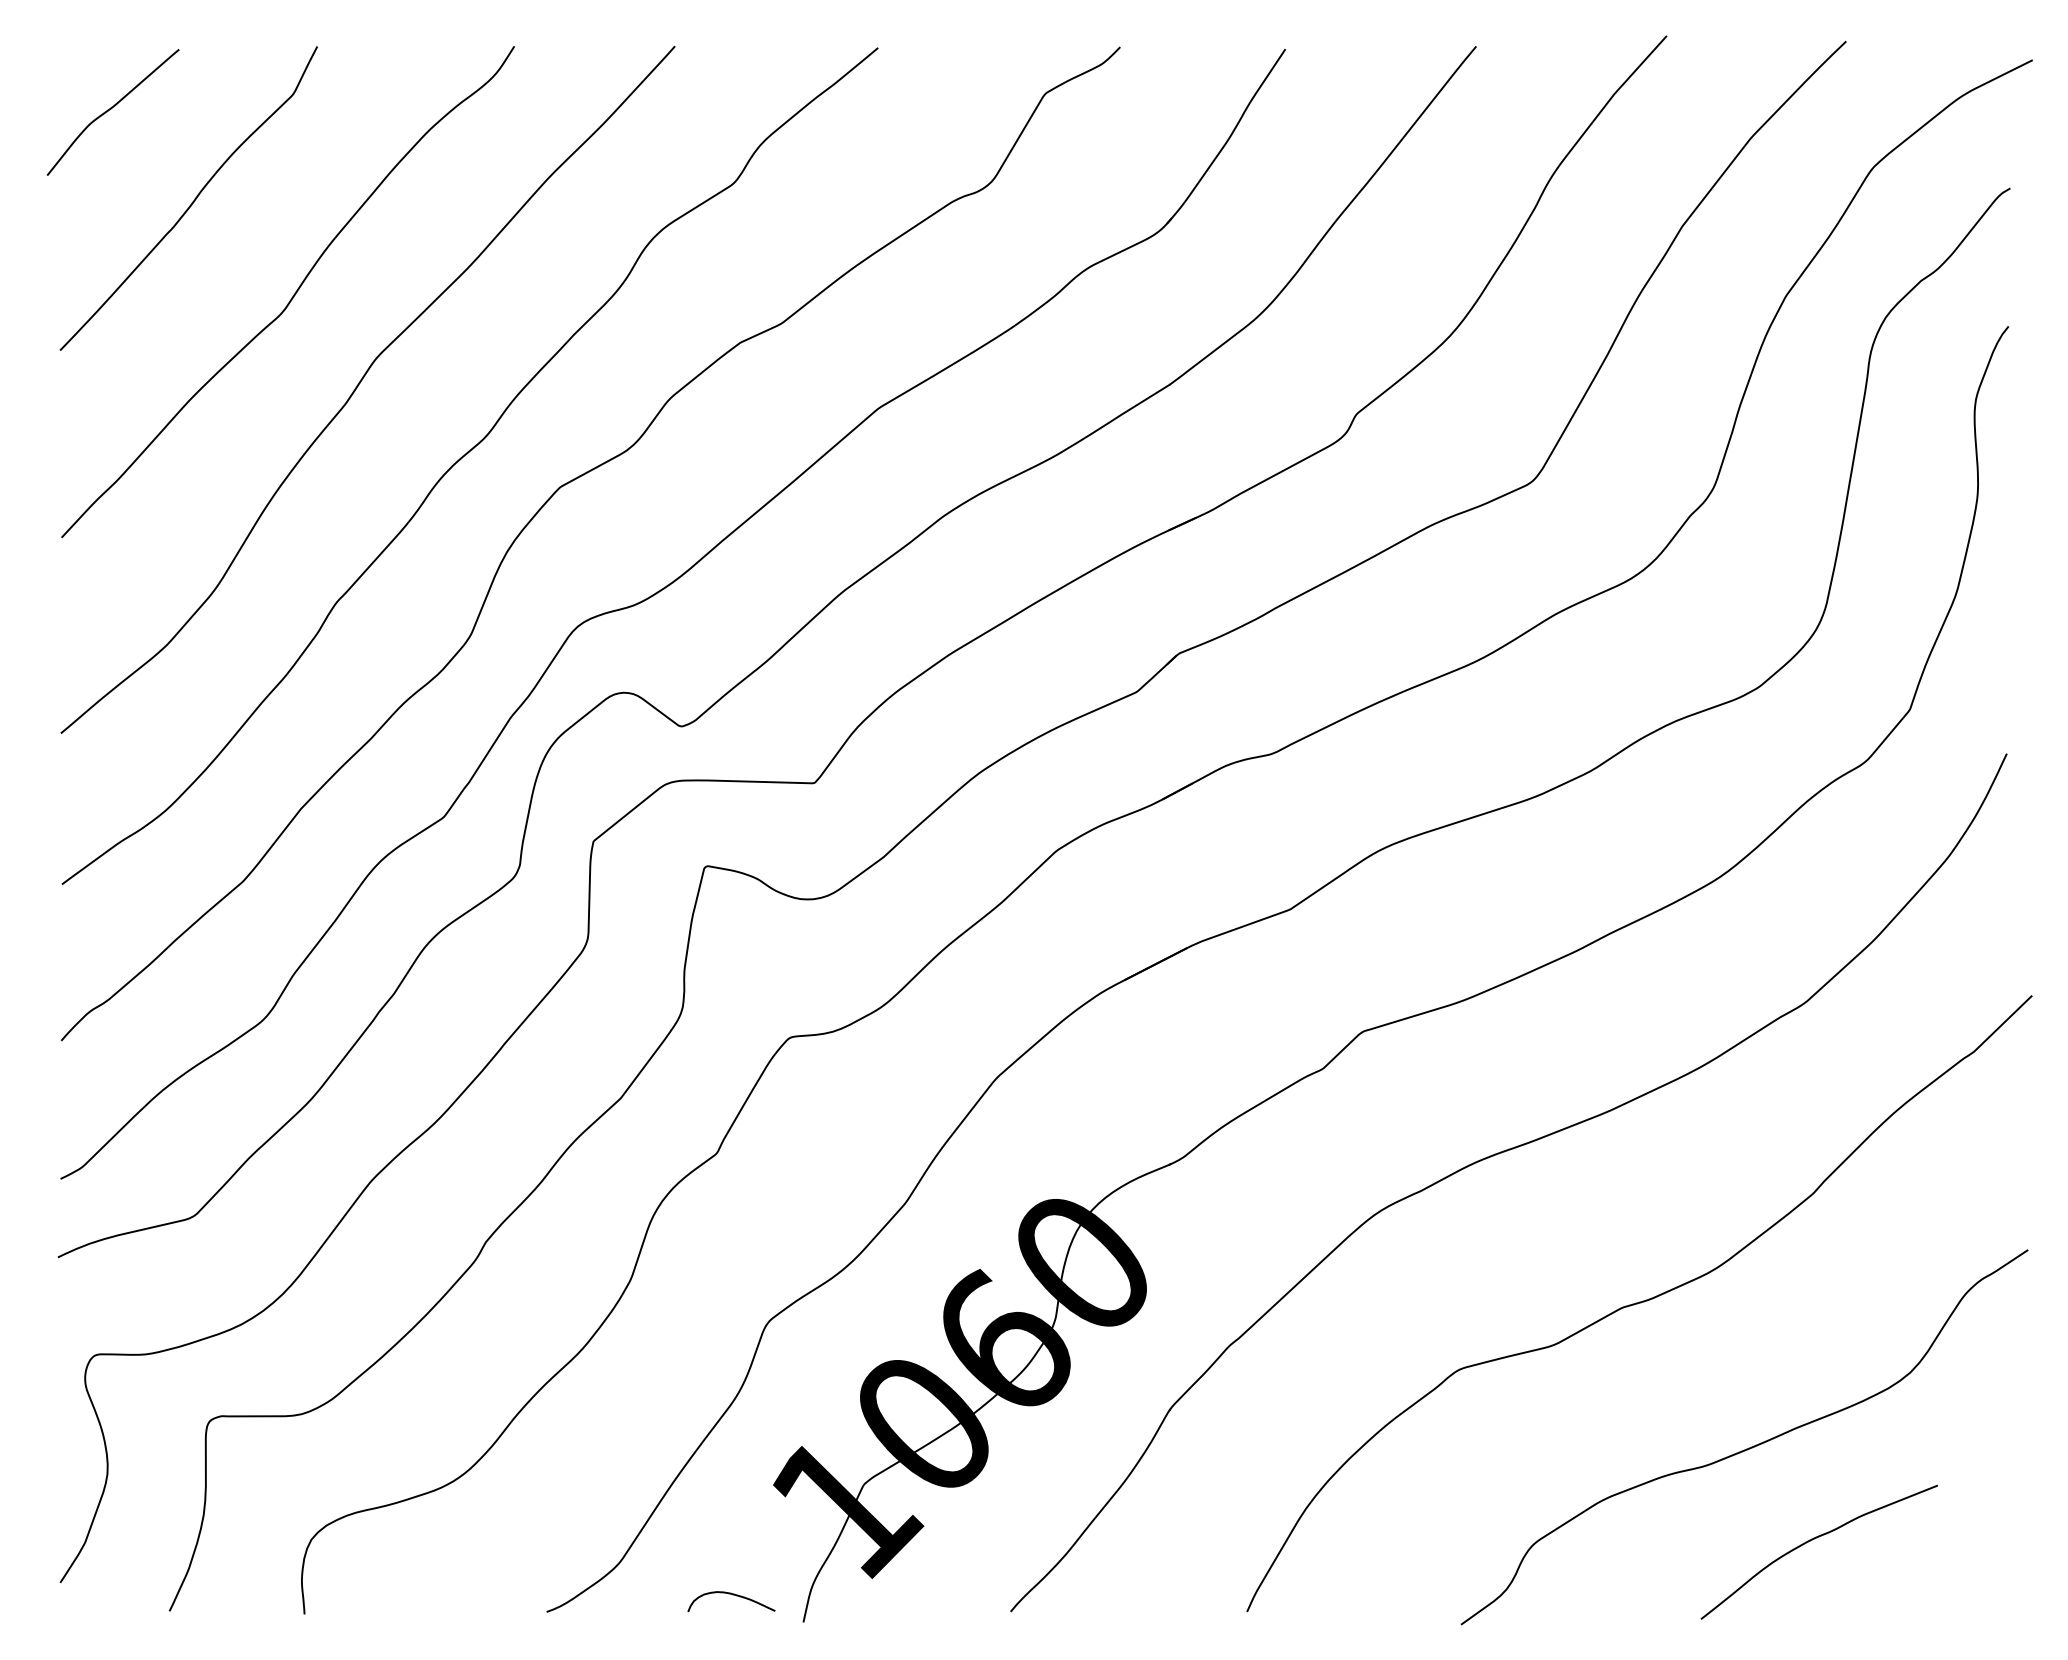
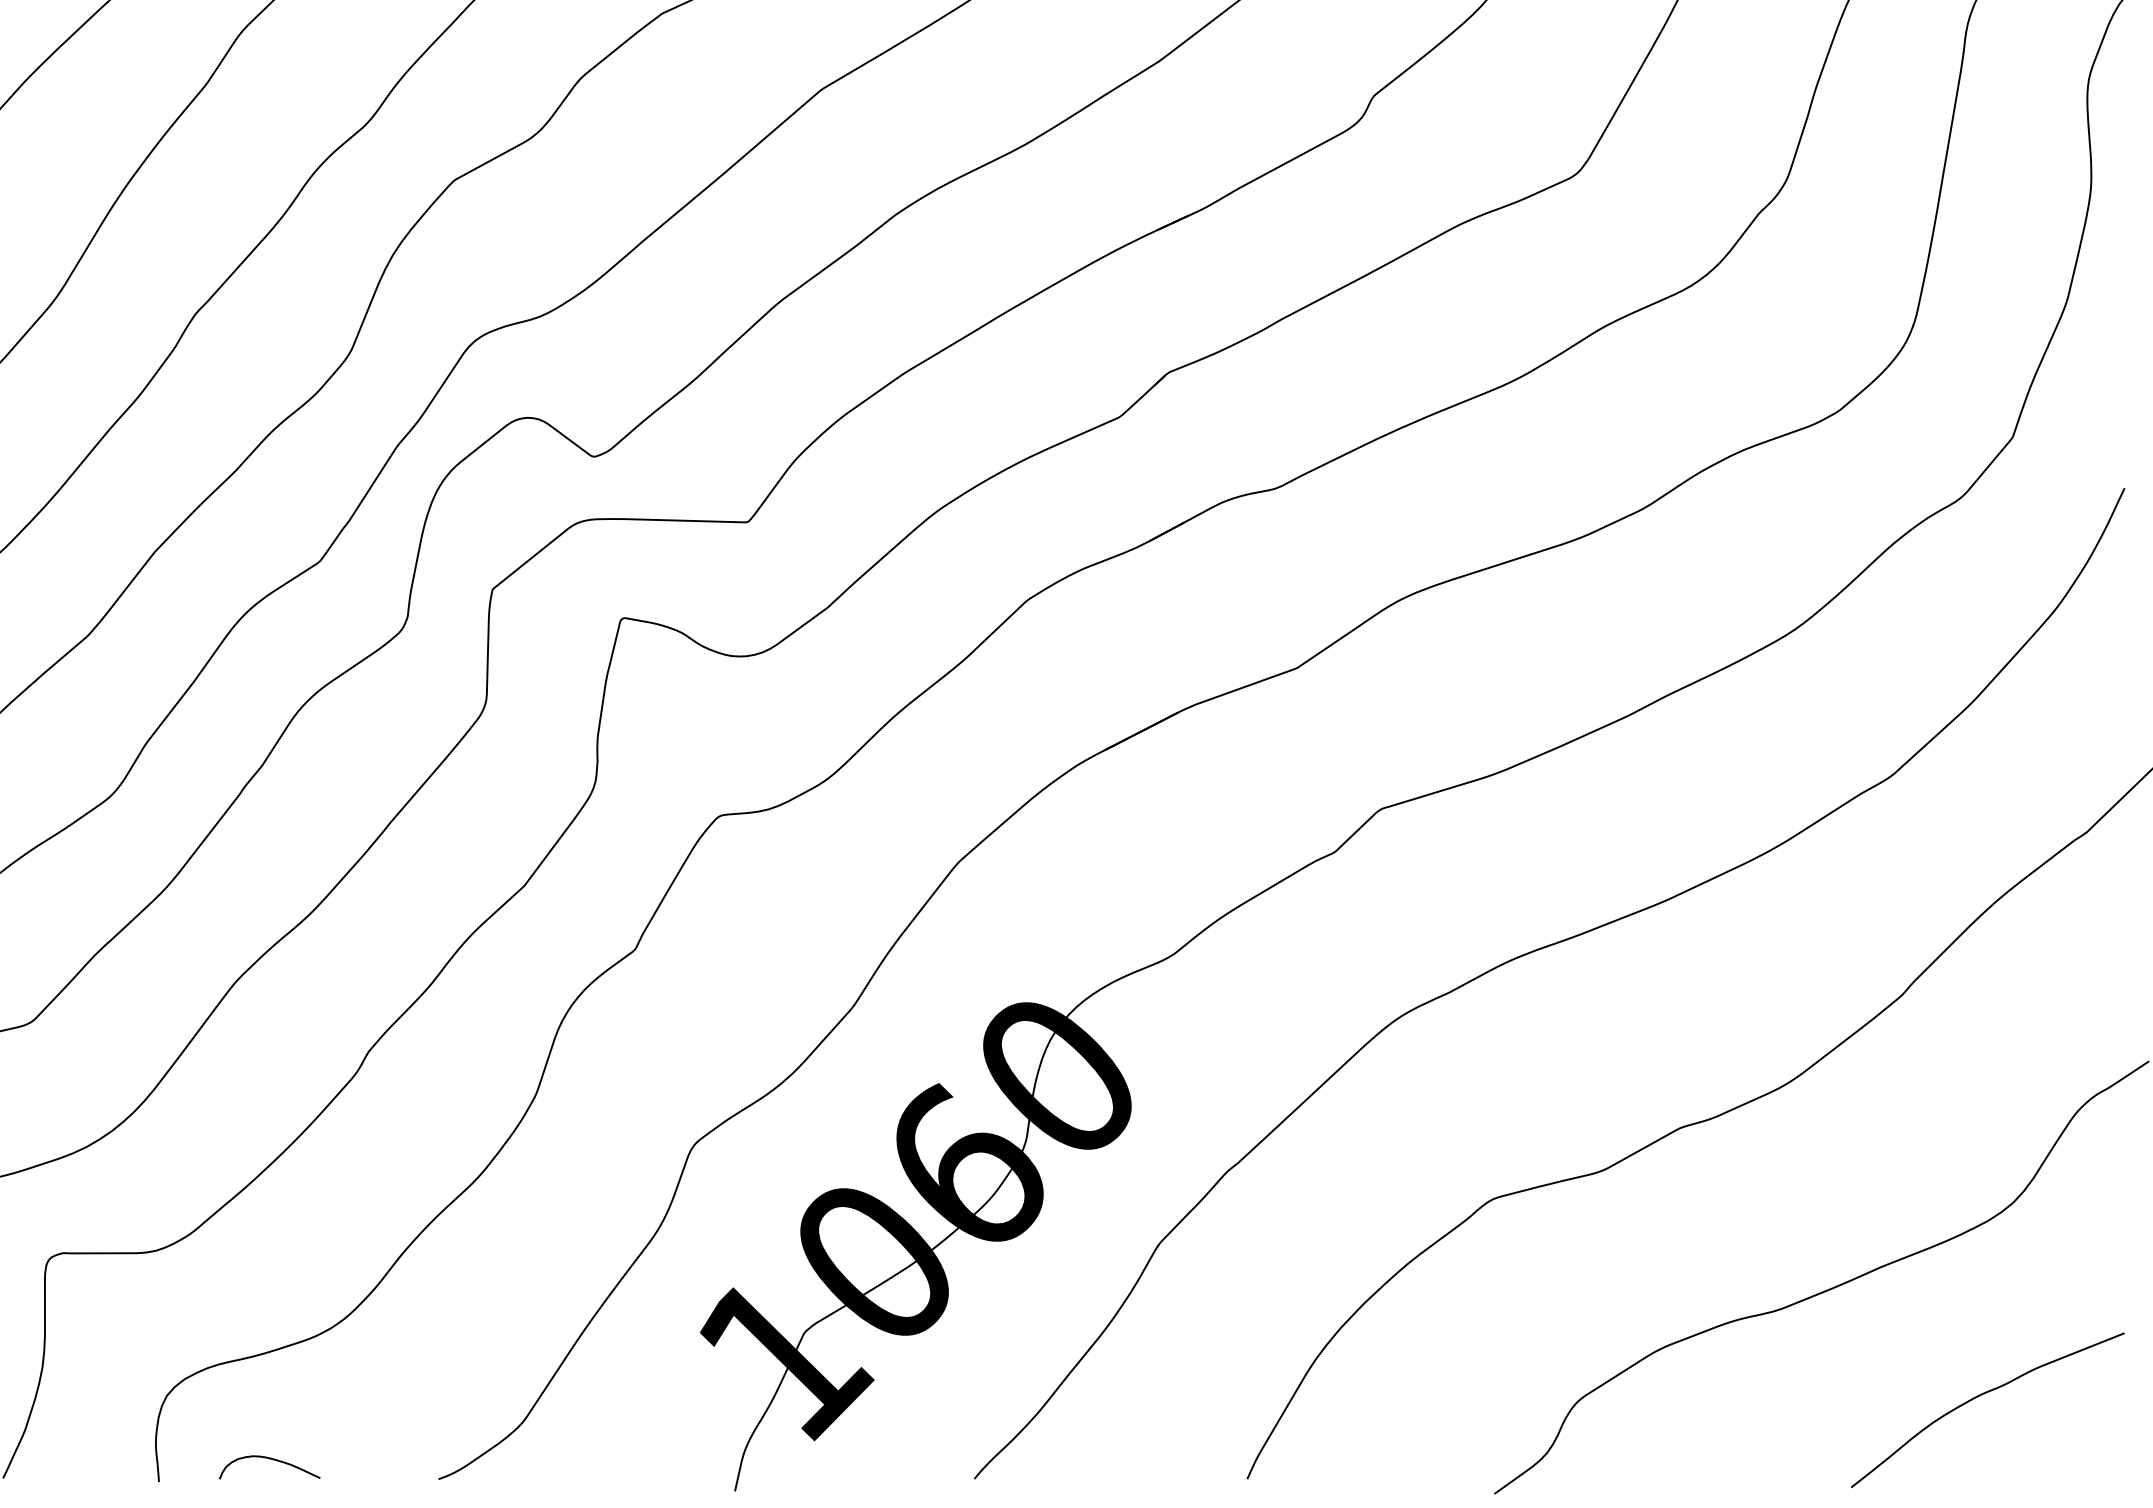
curve: (1812, 1540) -> (1979, 1396), moved
curve: (732, 1595) -> (270, 1460), moved

